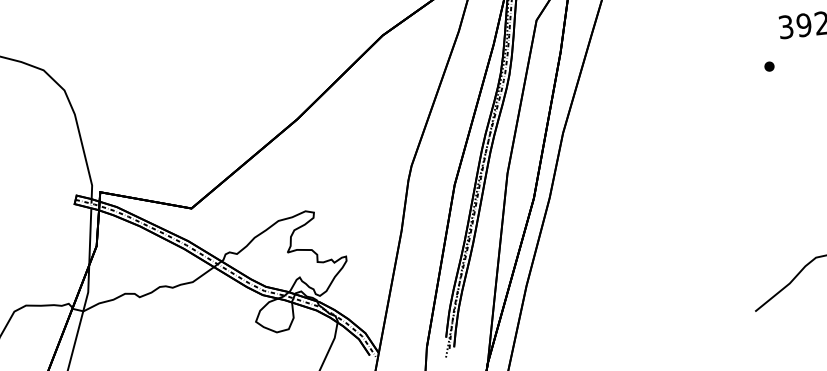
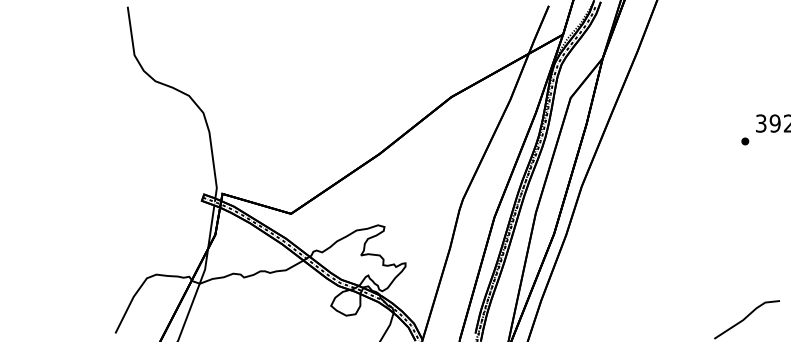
part: (769, 66) -> (745, 141), moved

